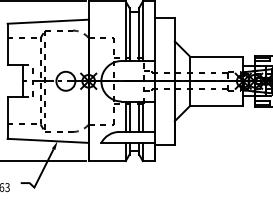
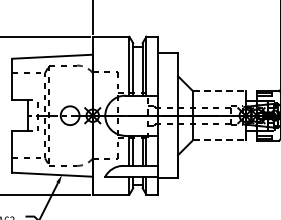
line: (216, 56) -> (219, 91), solid -> dashed
line: (216, 106) -> (219, 140), solid -> dashed

